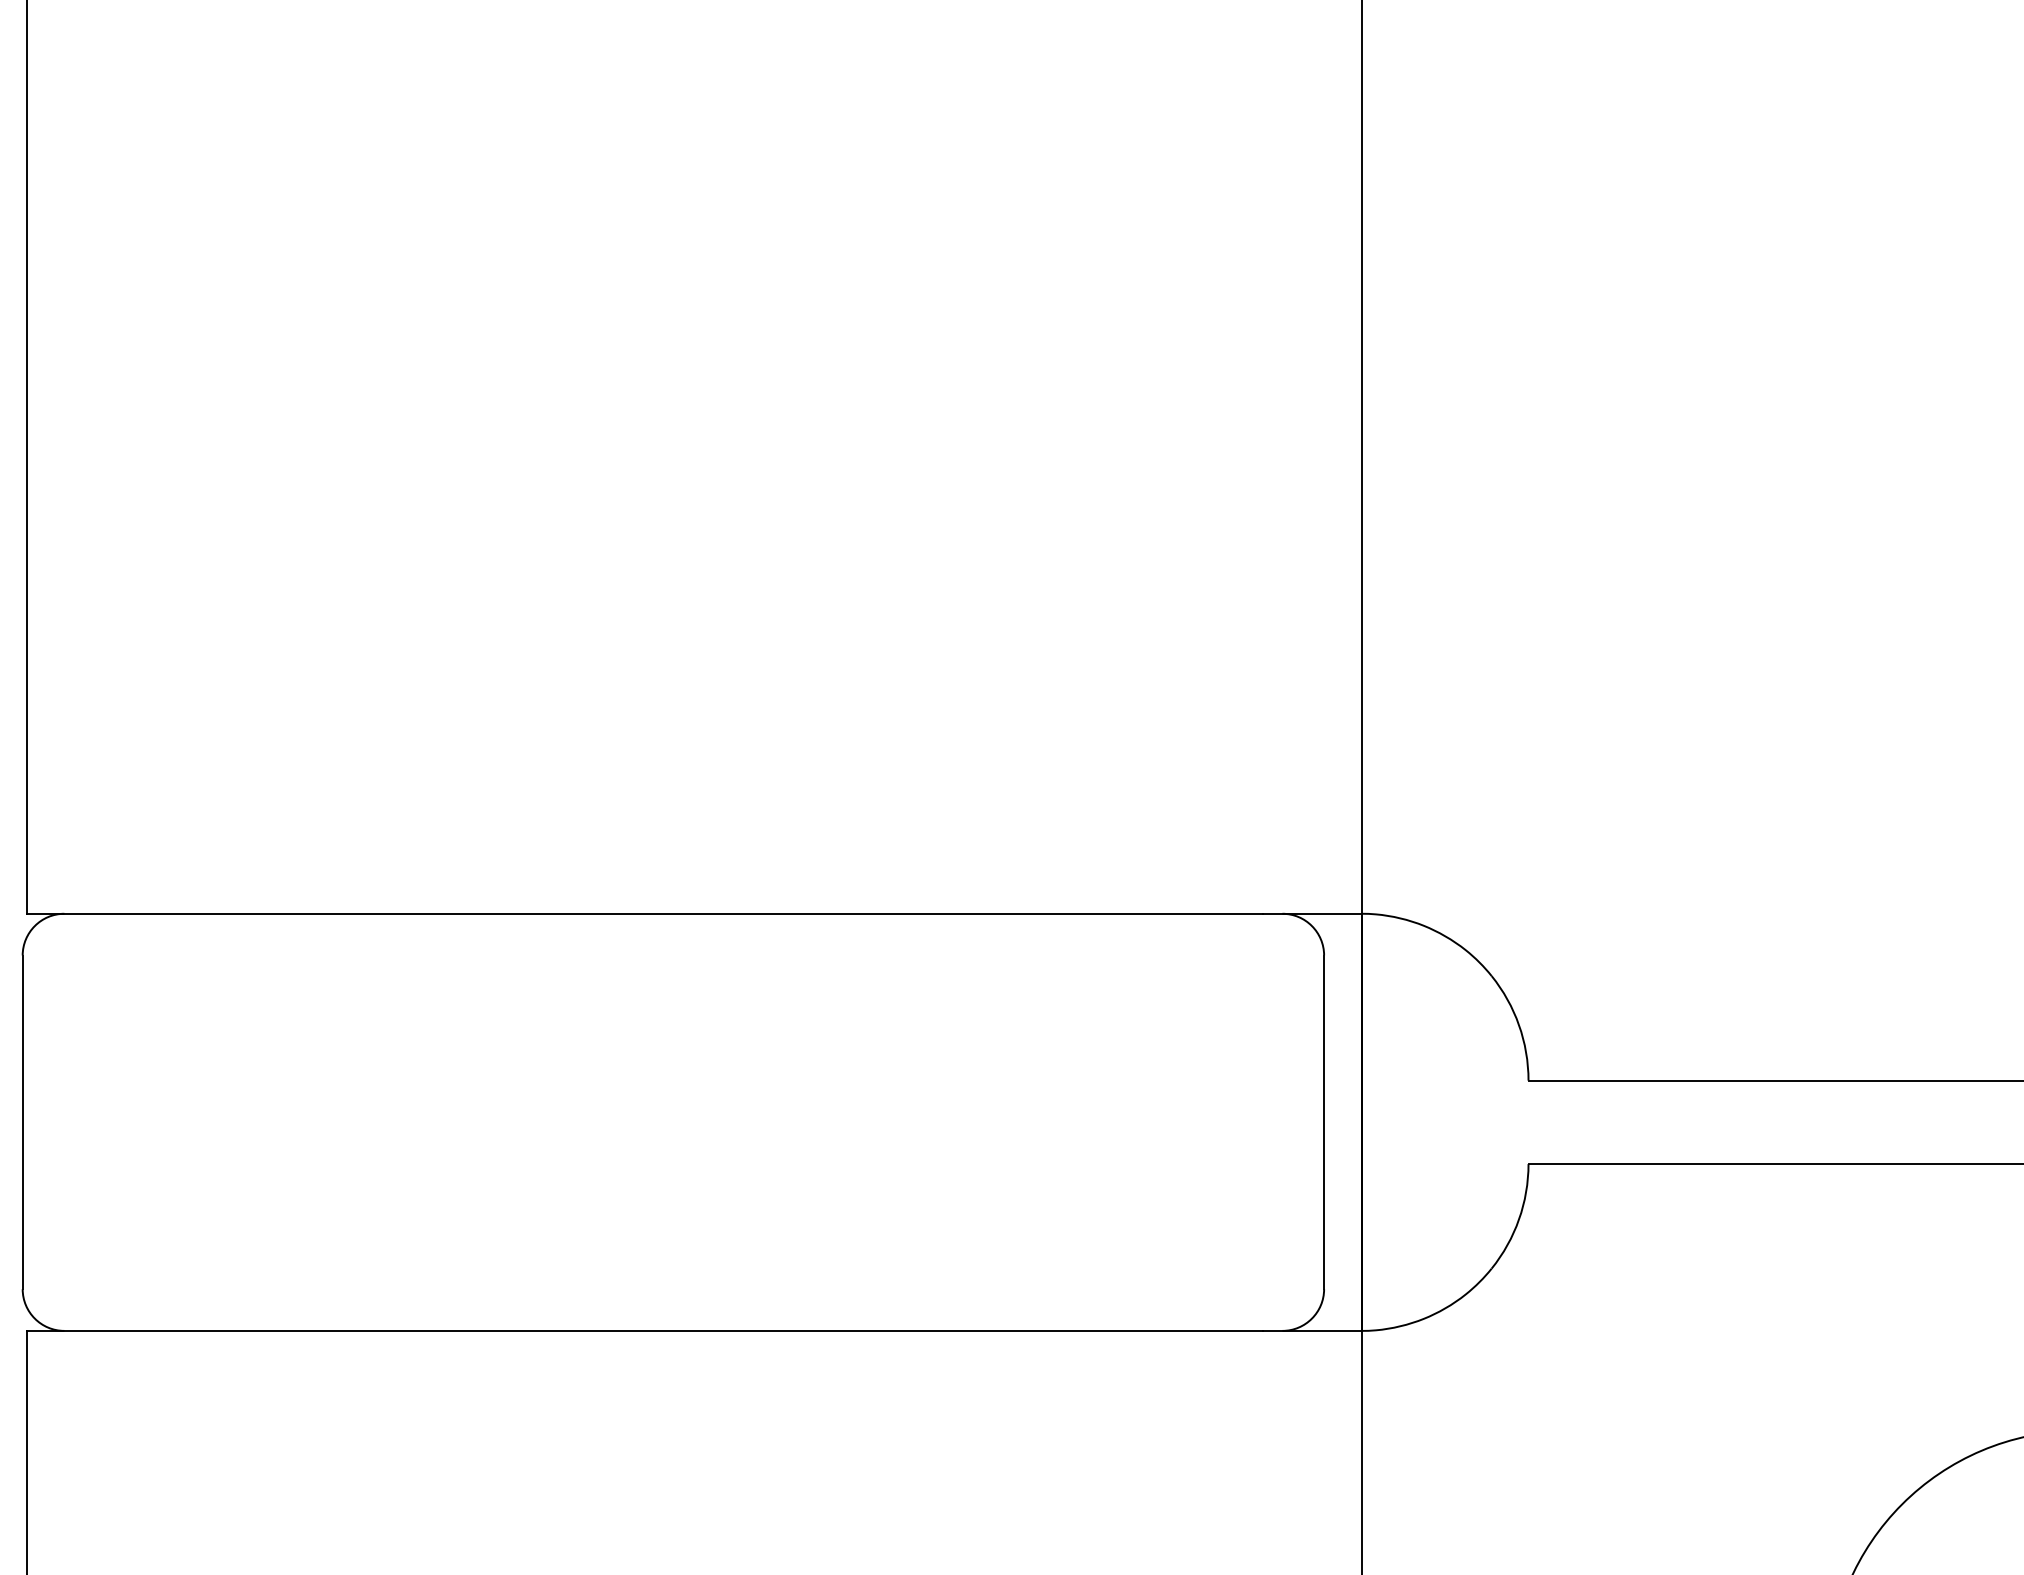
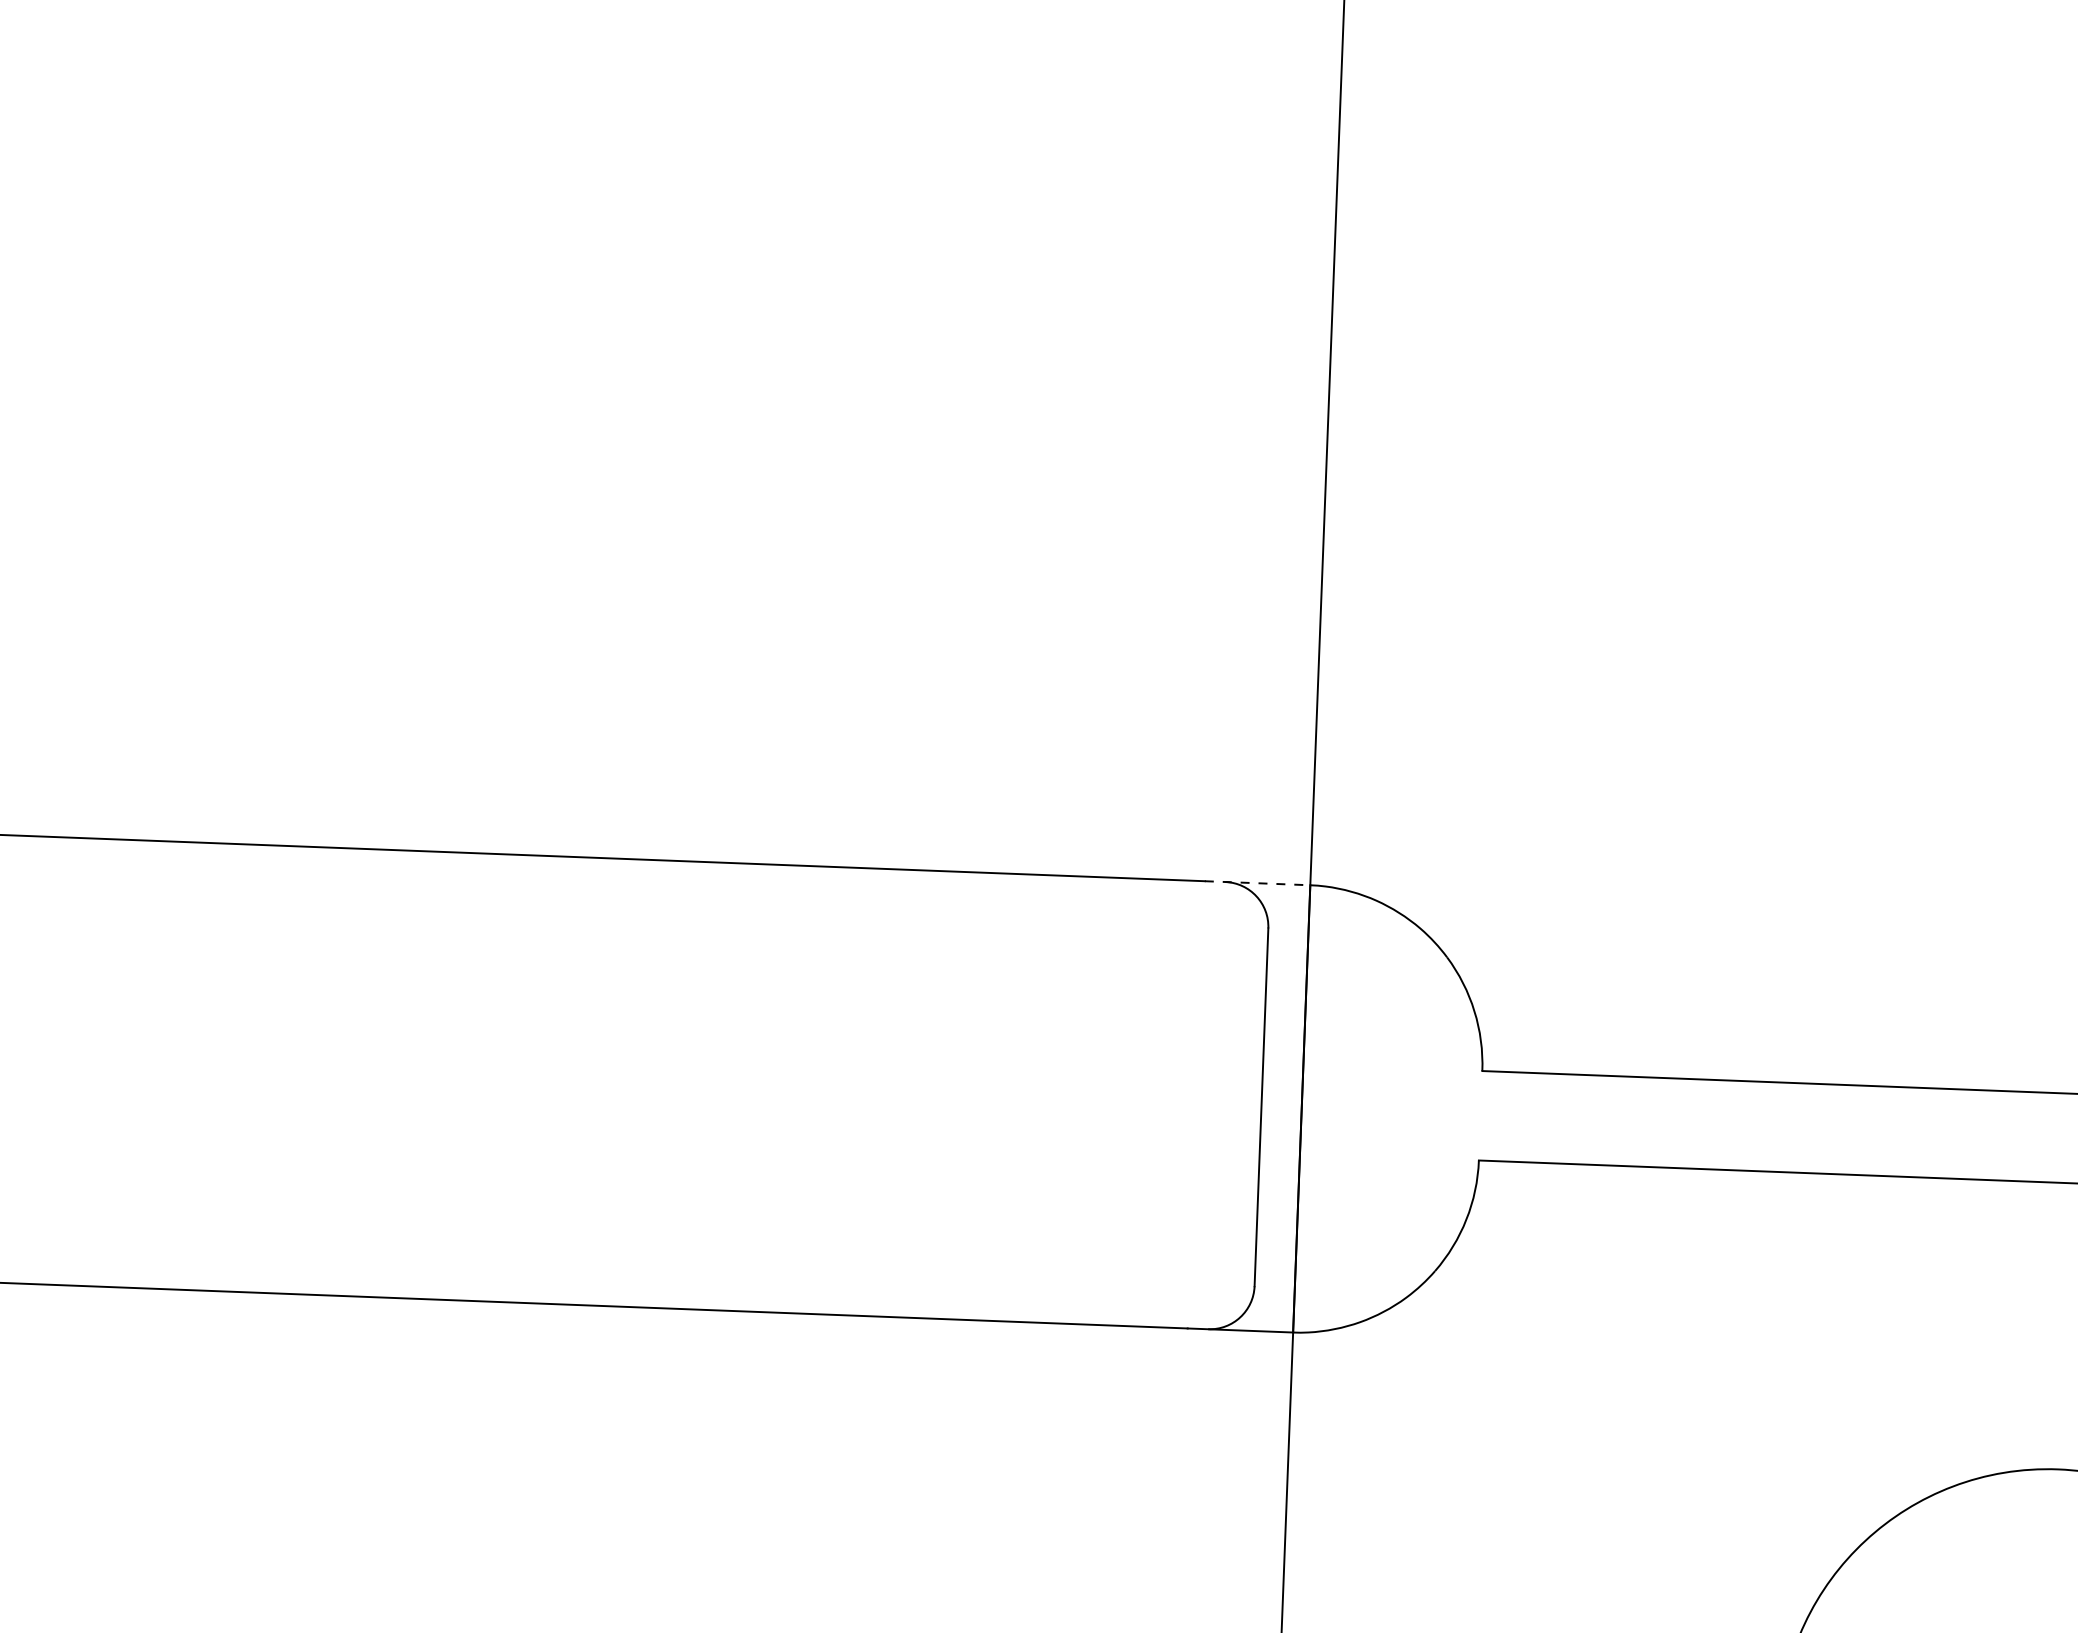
line: (1312, 913) -> (1257, 882), solid -> dashed

